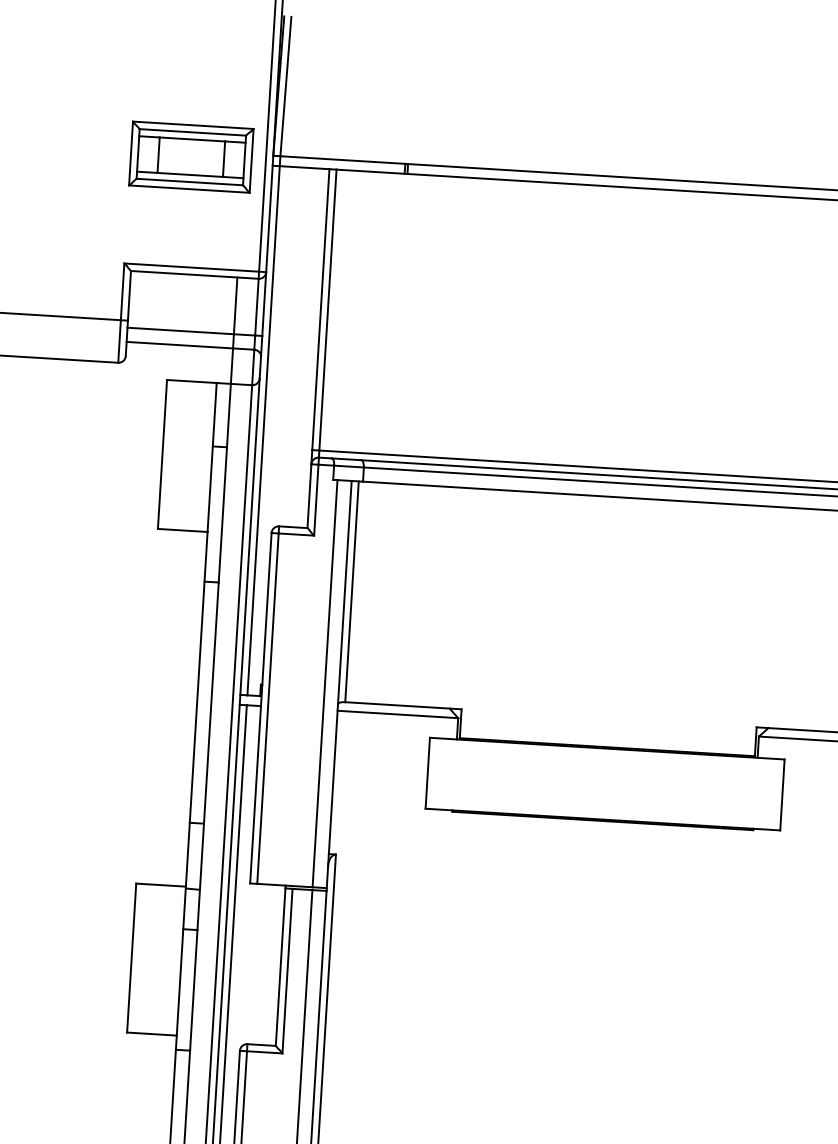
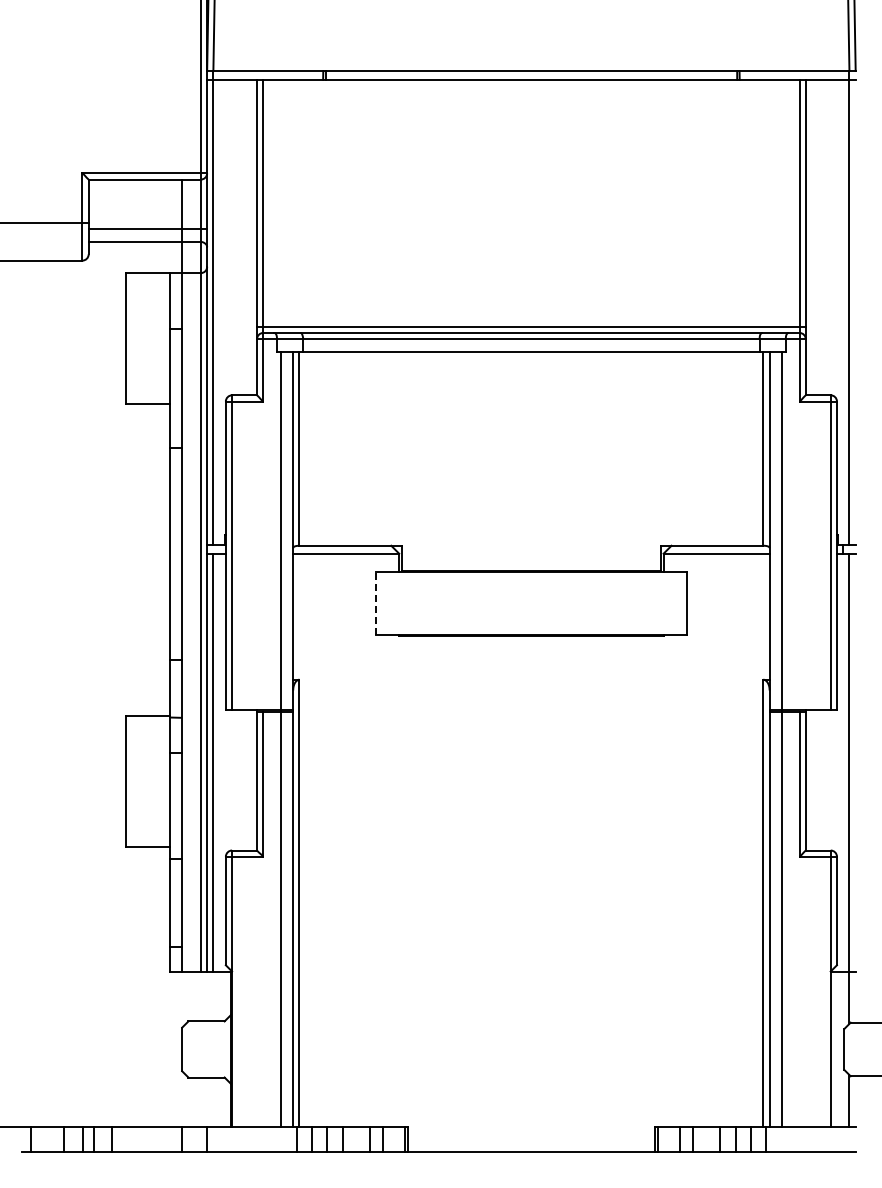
part: (190, 156) -> (134, 76), removed
line: (427, 773) -> (375, 603), solid -> dashed

